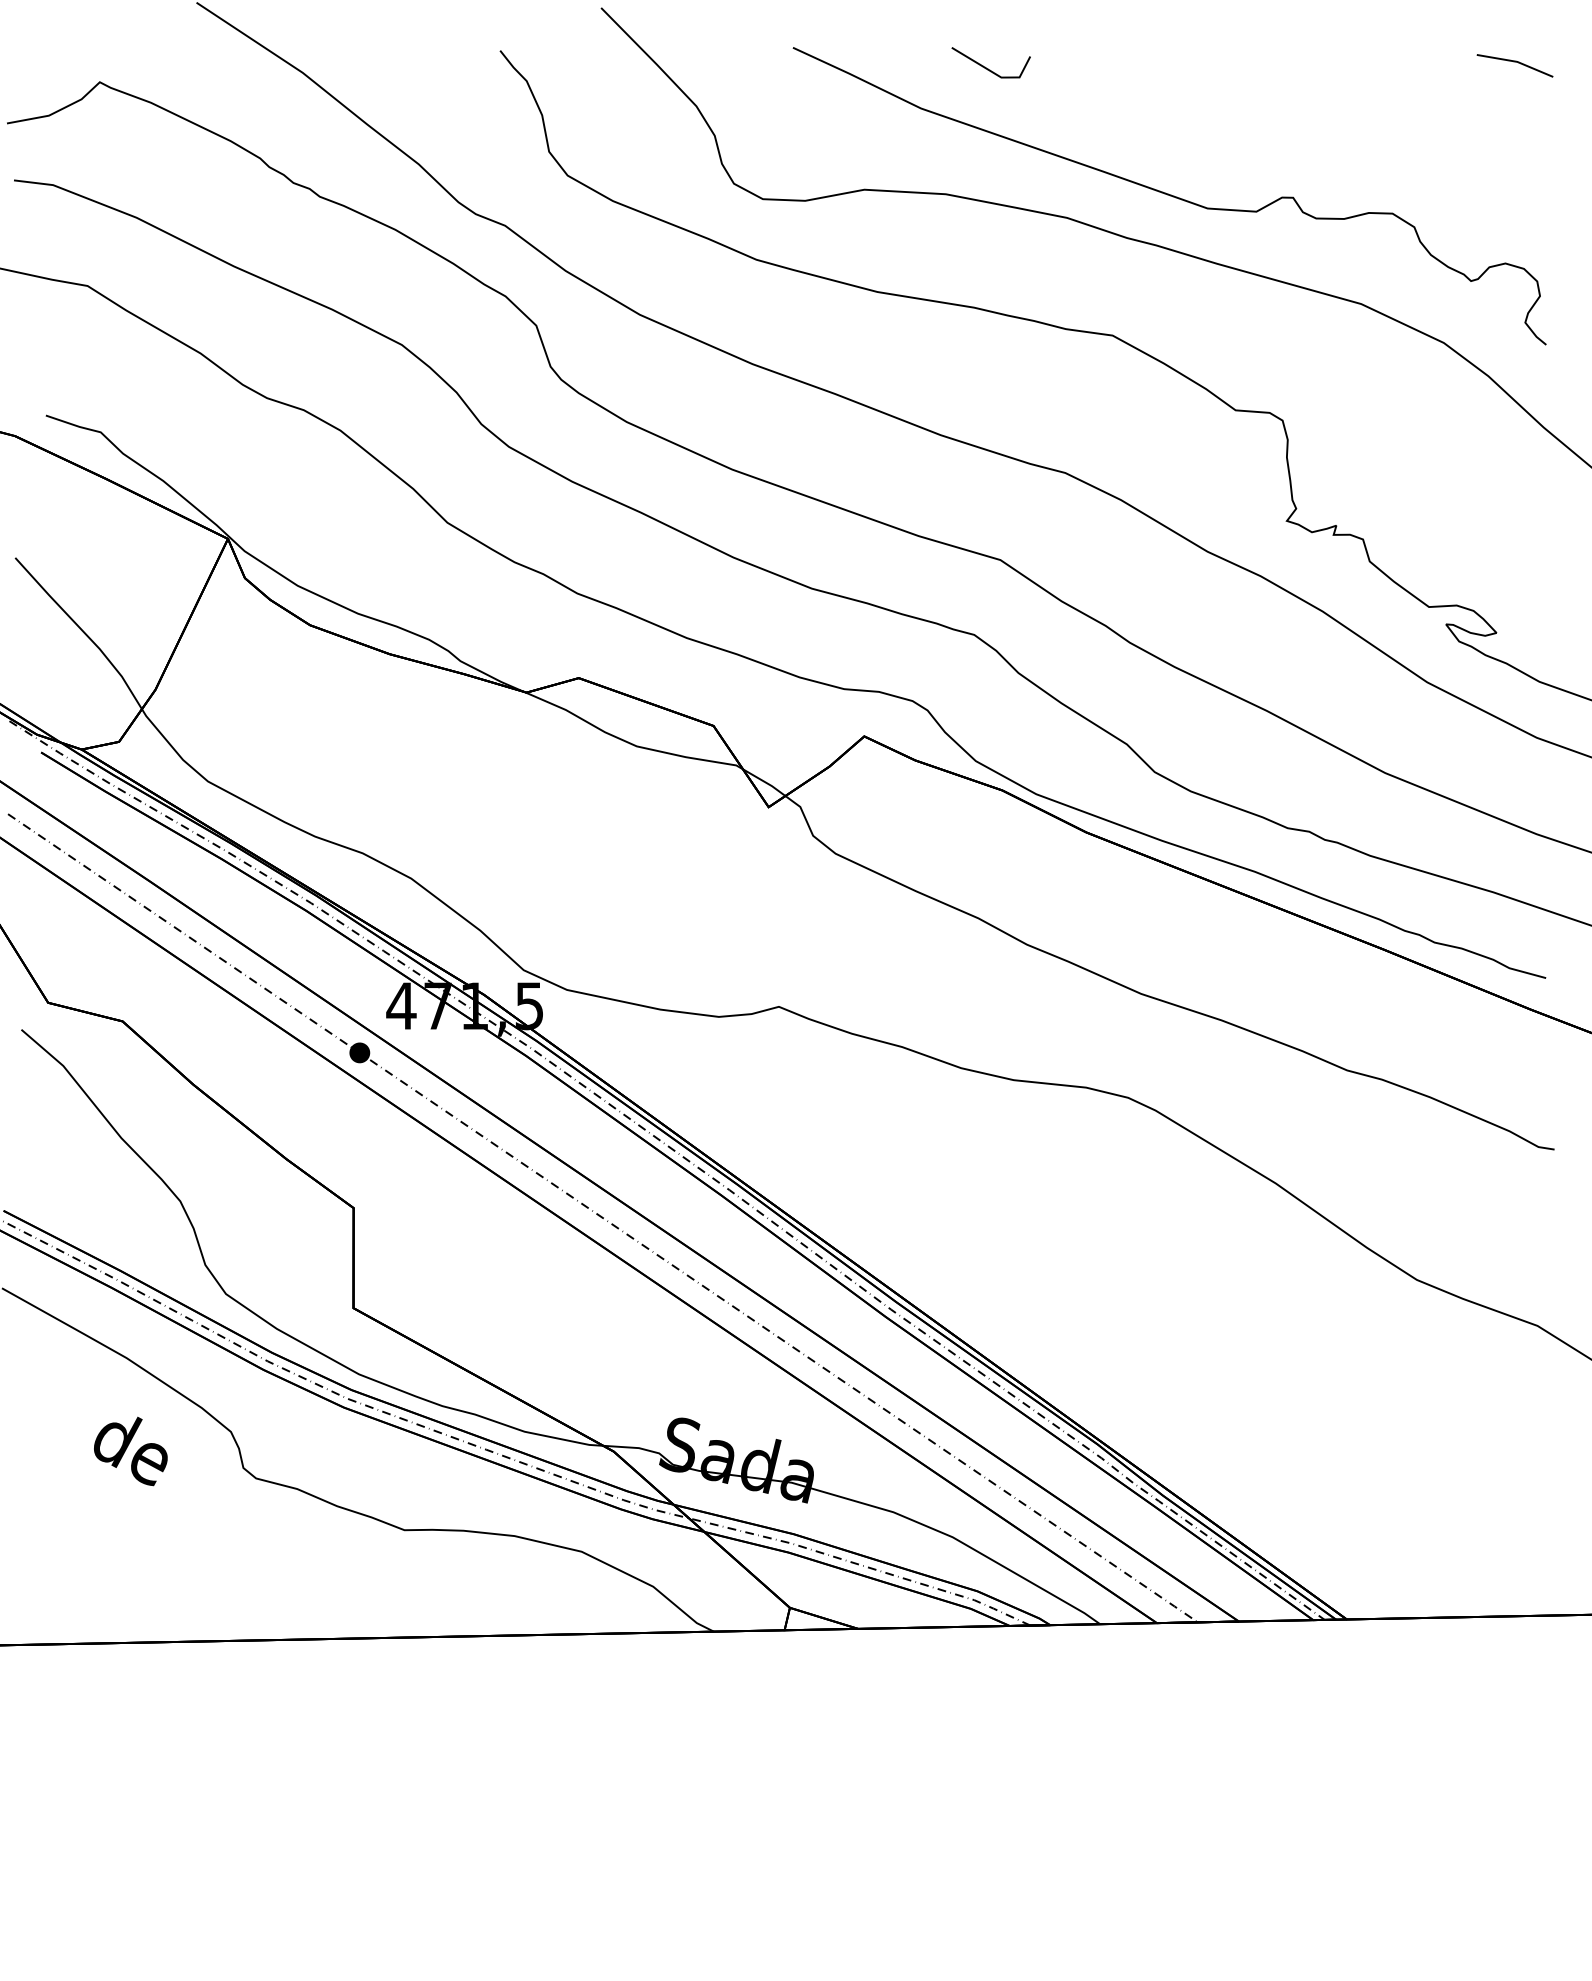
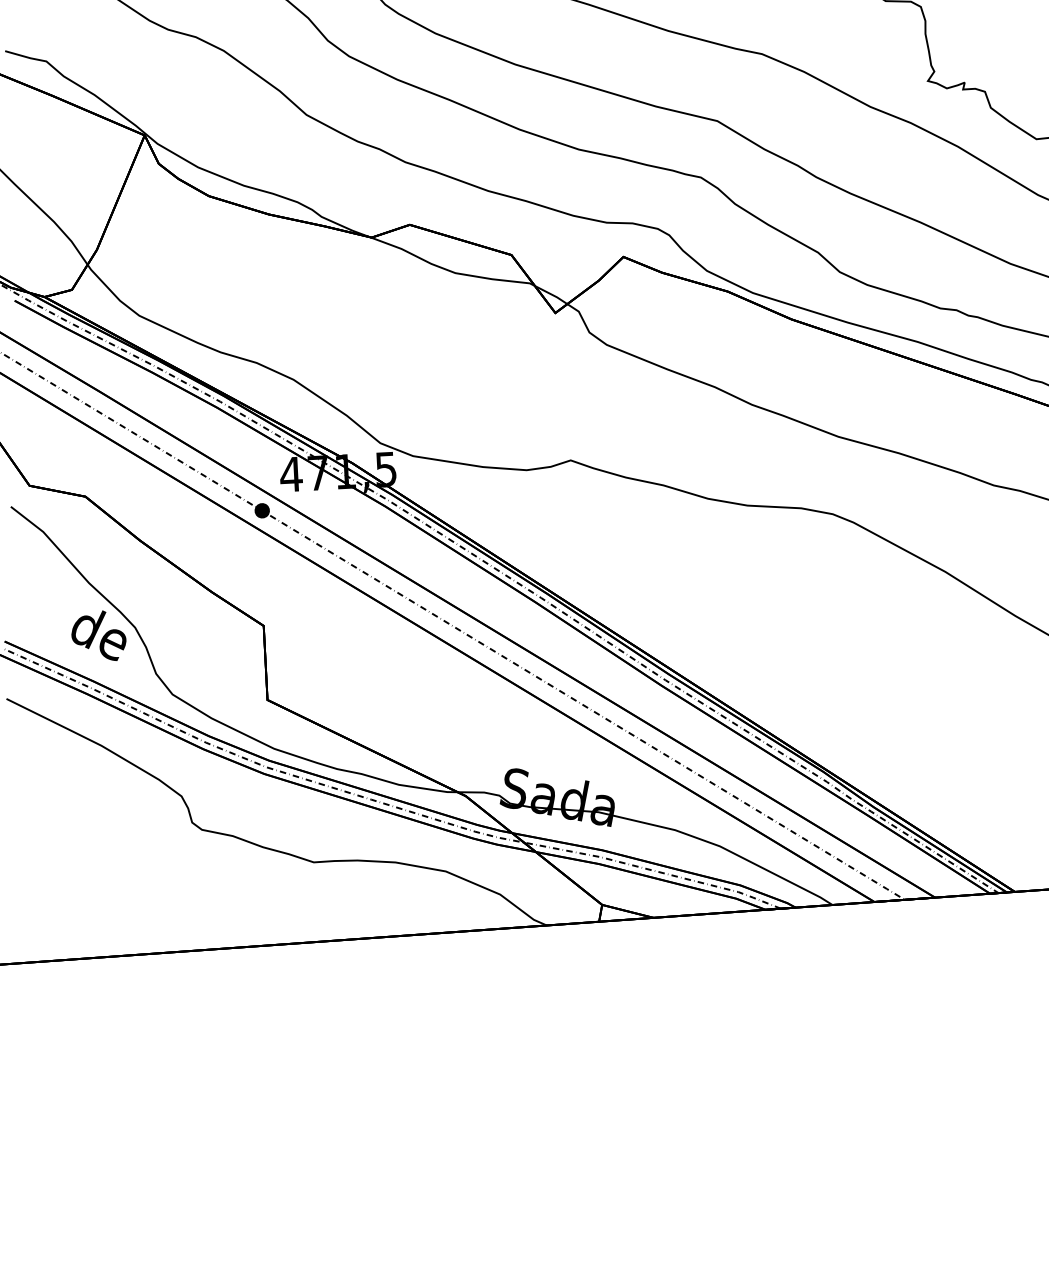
text: (130, 1451) -> (98, 636), moved

